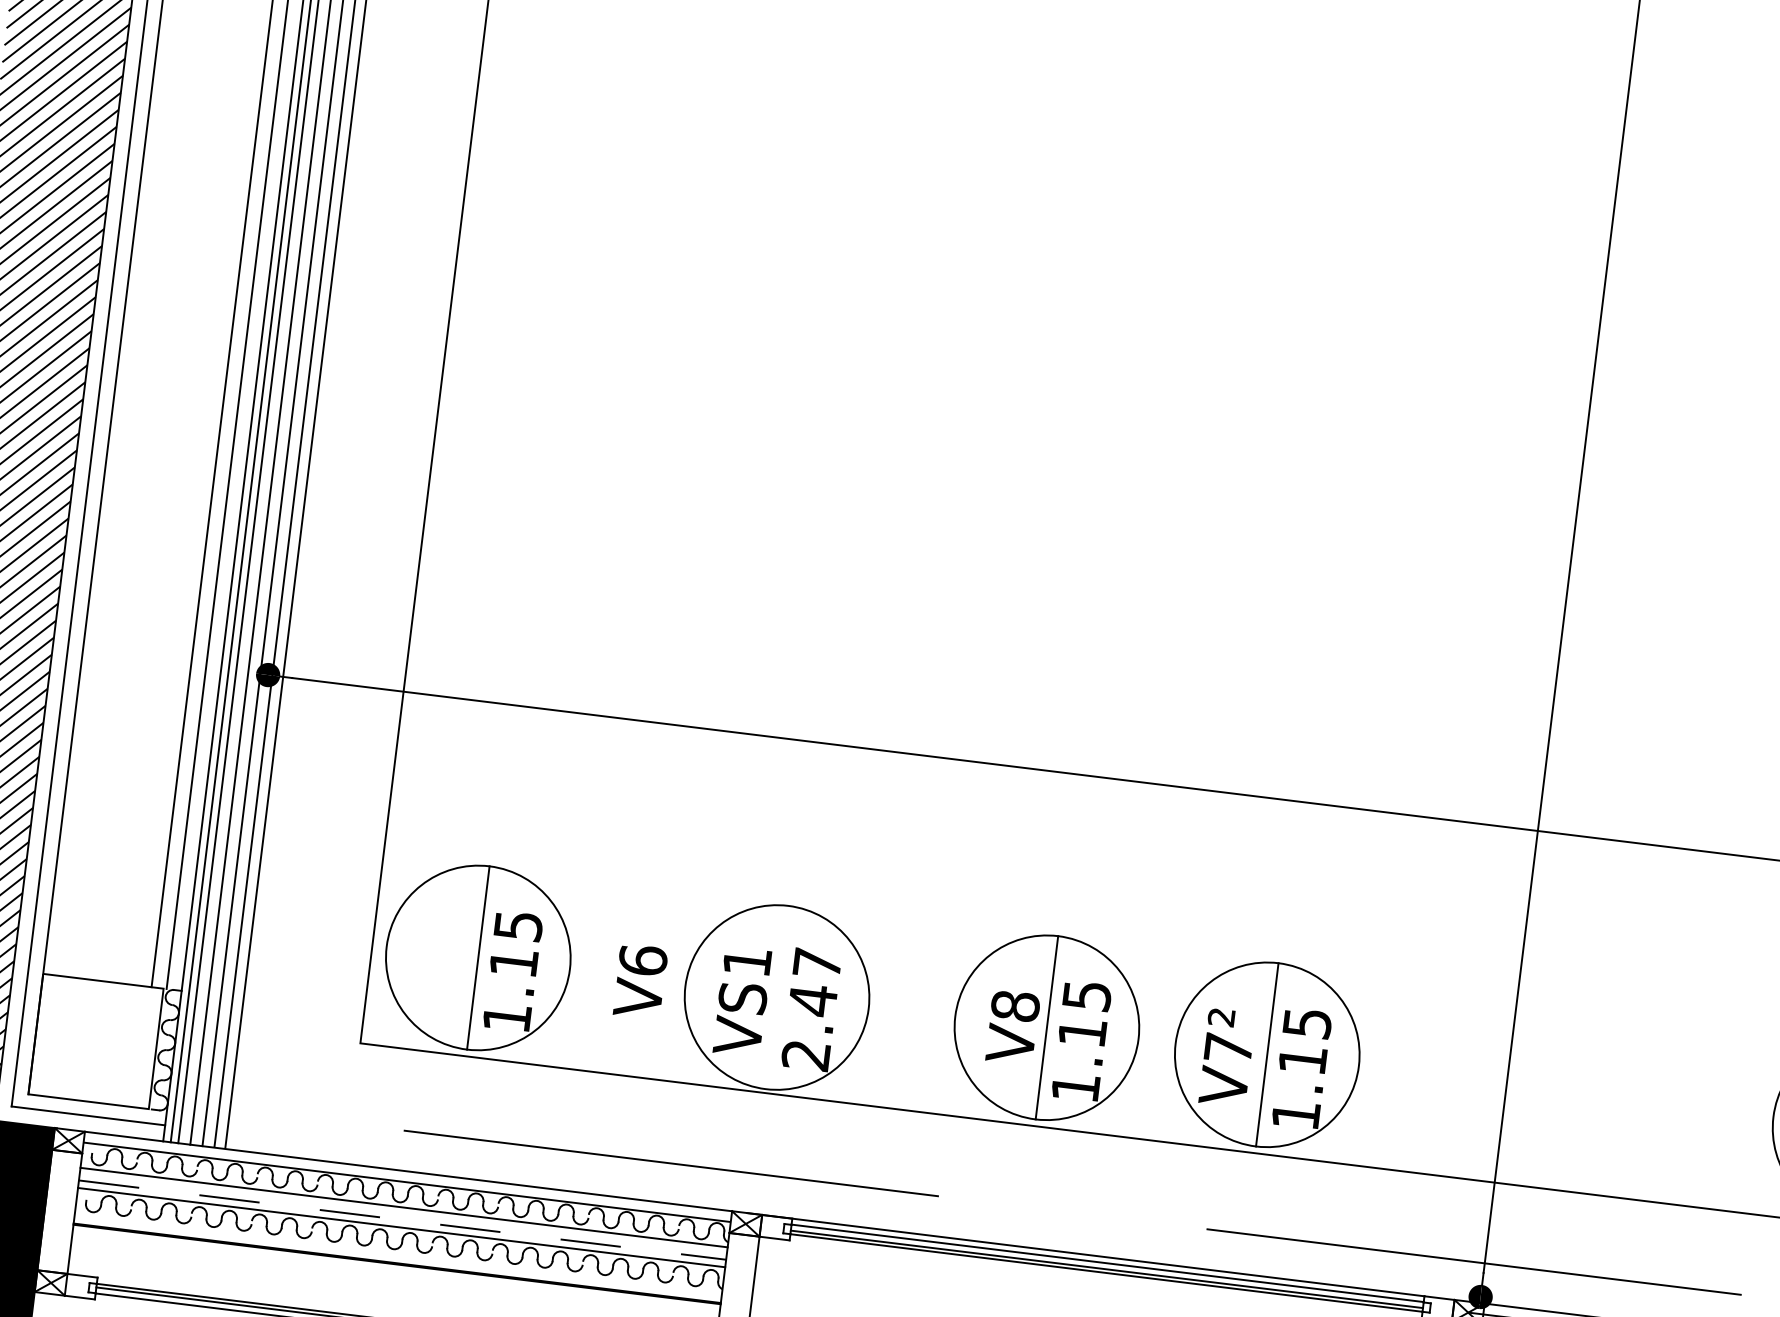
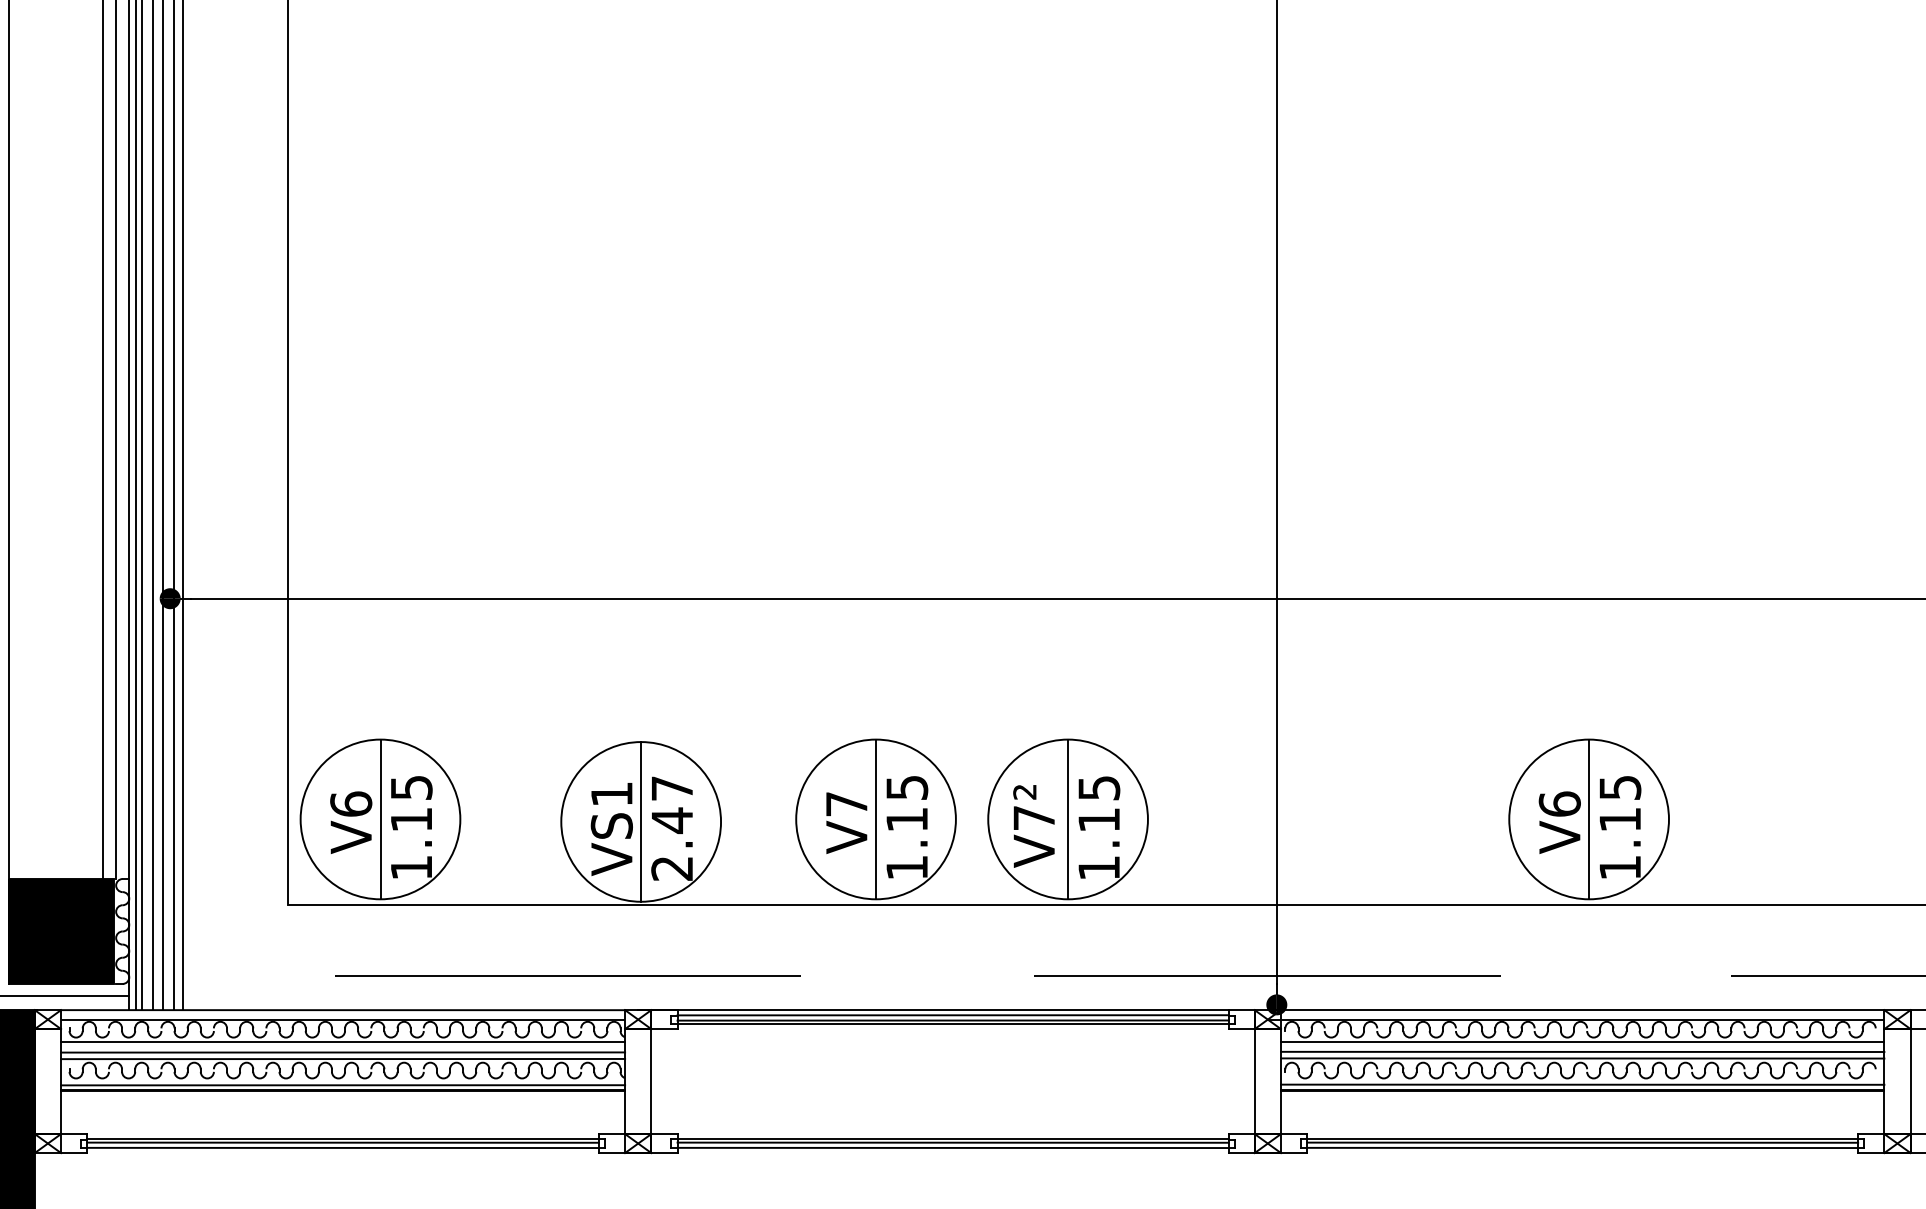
text: (640, 981) -> (351, 822), moved
line: (777, 997) -> (641, 821), added
text: (1015, 1005) -> (846, 803), V8 -> V7
fill: (95, 1041) -> (60, 931), added
line: (403, 1220) -> (343, 1052), dashed -> solid
line: (398, 1258) -> (343, 1085), added

